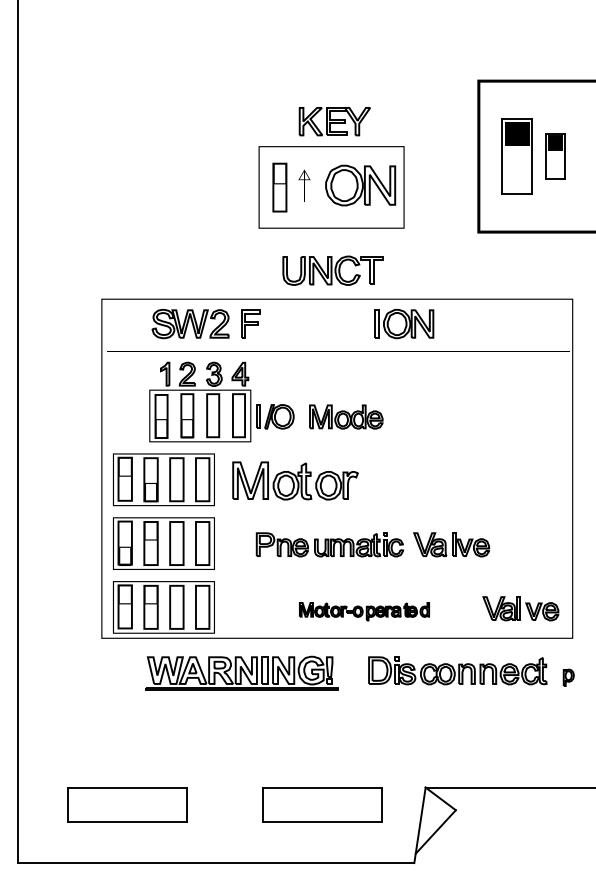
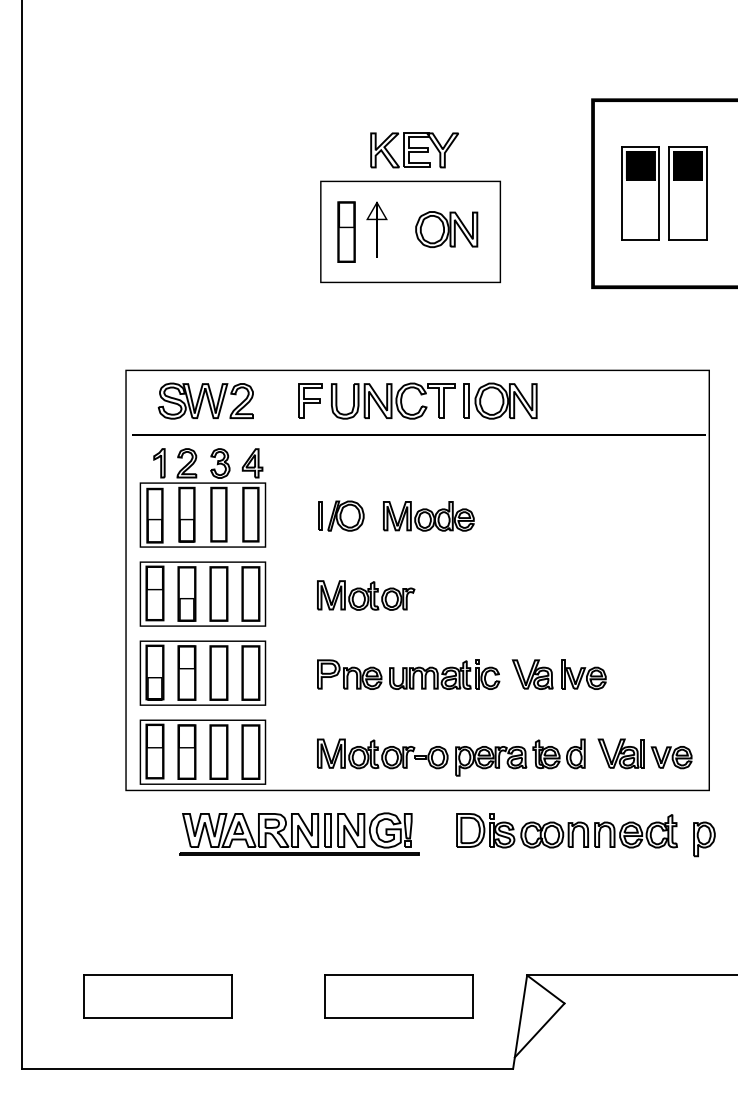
part: (555, 156) -> (687, 193), size x1.67
part: (304, 185) -> (376, 229), size x1.43
part: (360, 185) -> (446, 229), size x0.71
part: (333, 270) -> (393, 400), moved
part: (190, 323) -> (205, 400), moved
part: (199, 401) -> (202, 497), moved
part: (295, 480) -> (366, 595), size x0.62
part: (364, 611) -> (451, 757), size x1.67
part: (568, 677) -> (704, 839), size x1.67

